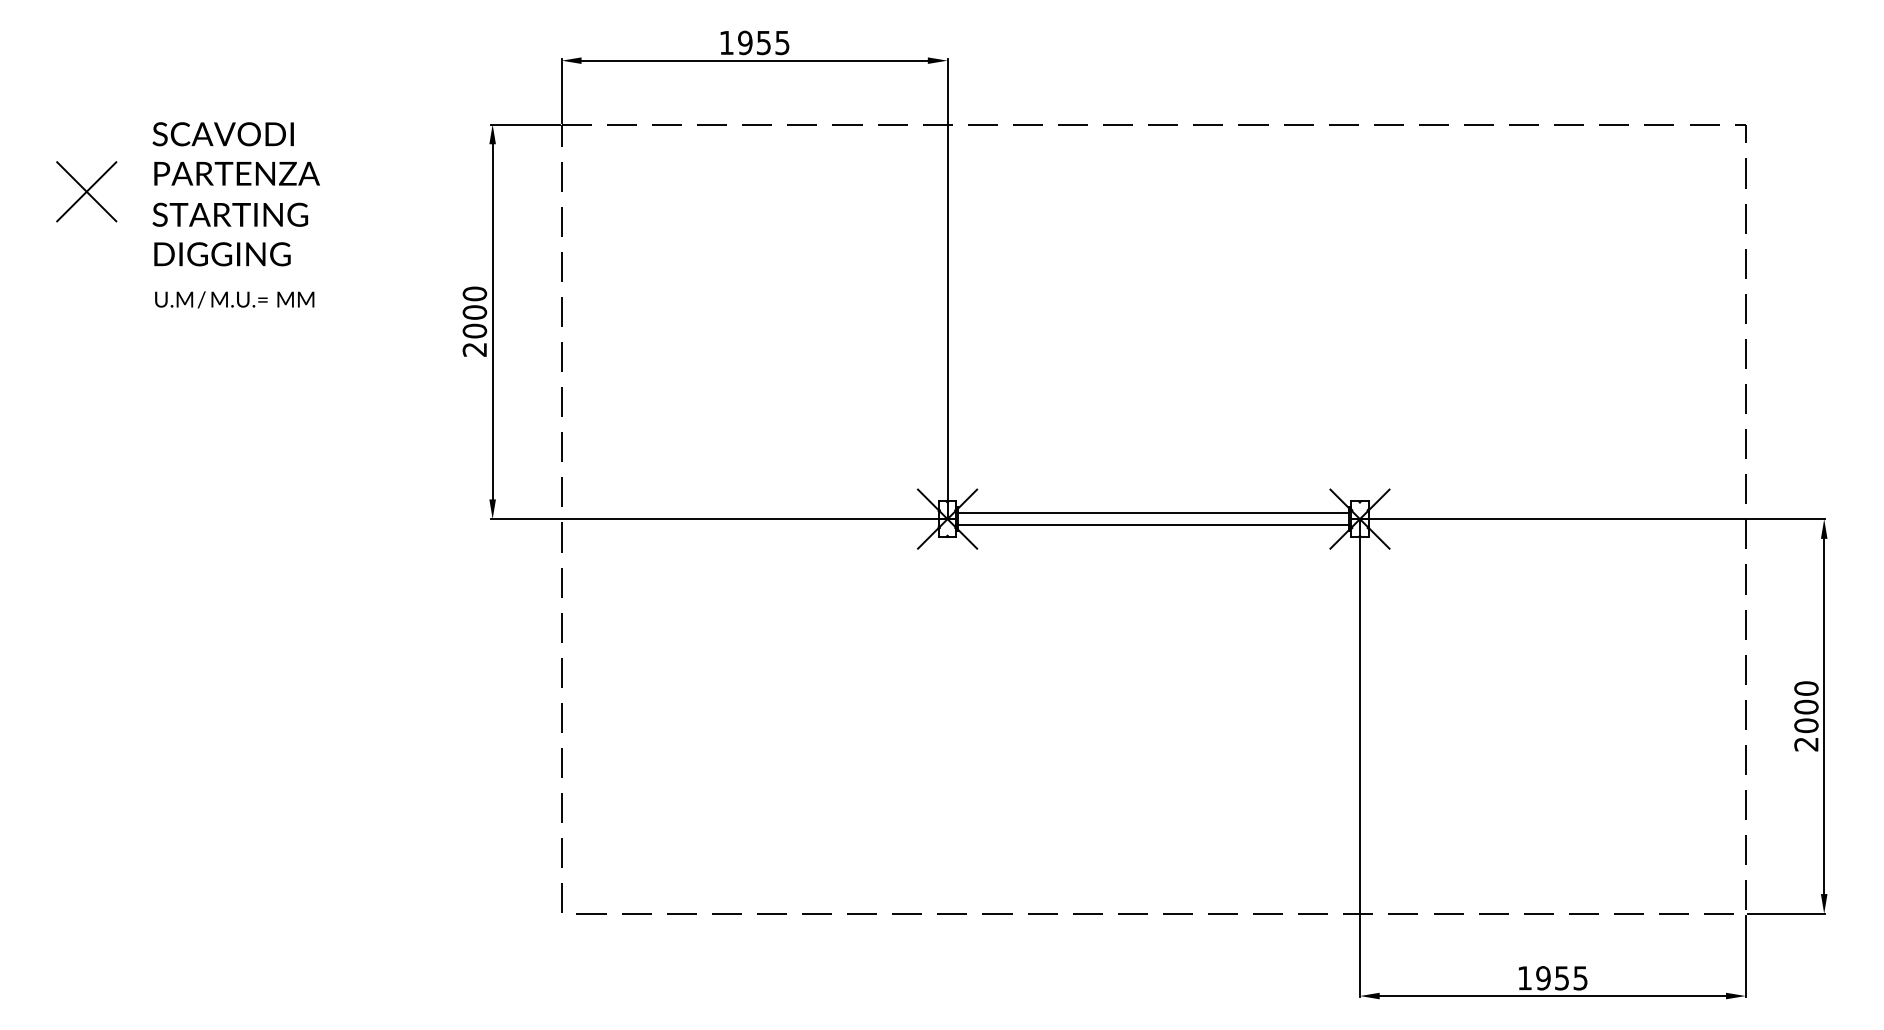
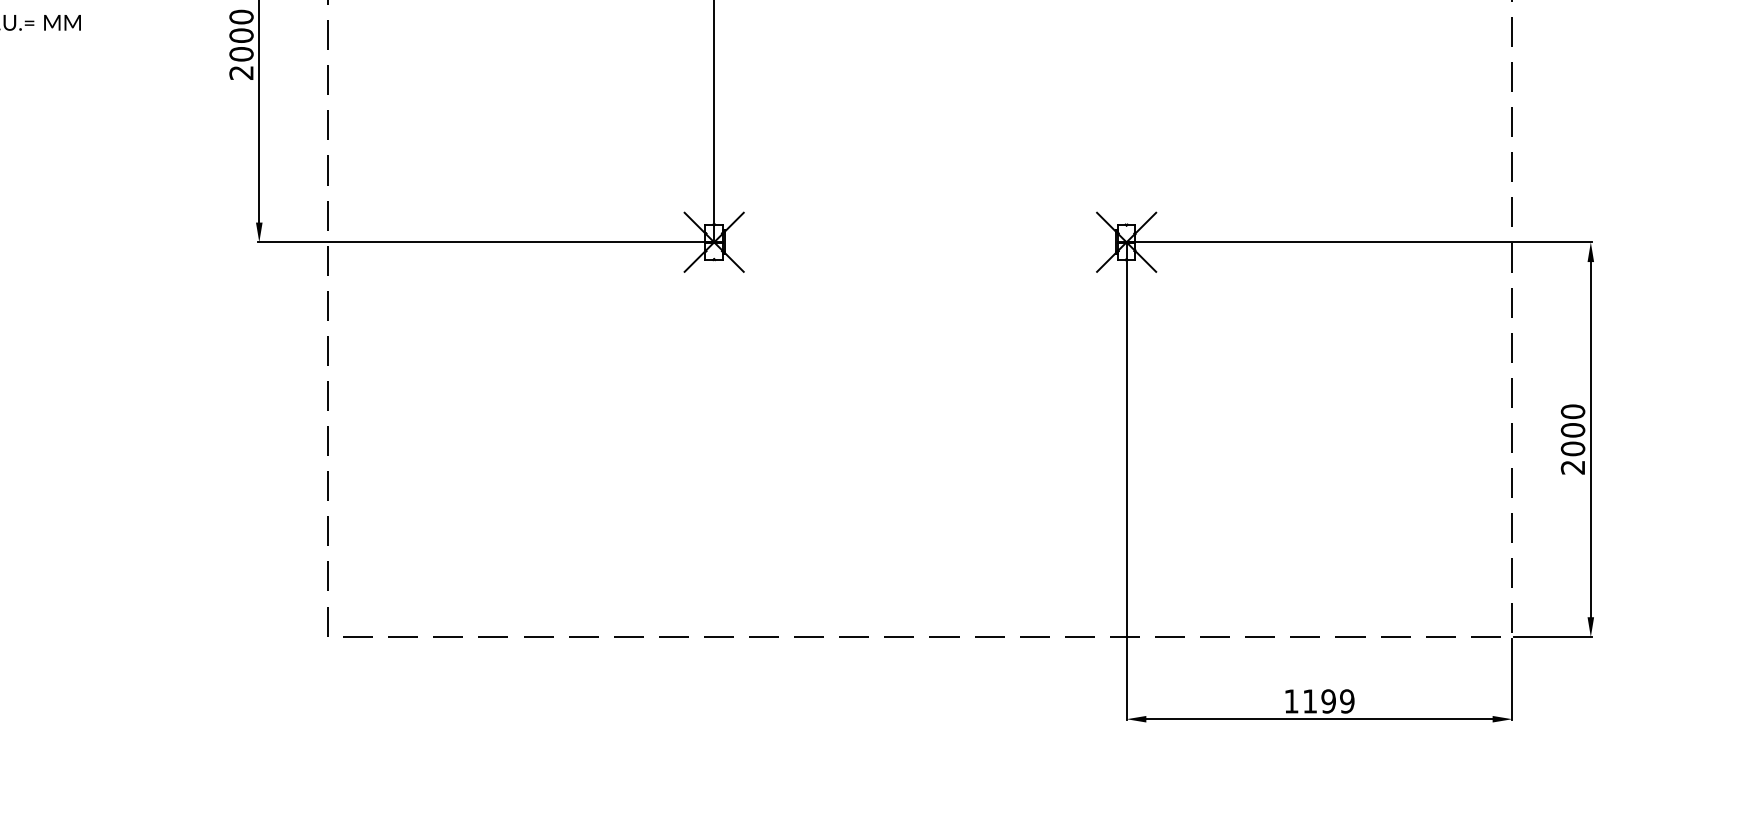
line: (1153, 513) -> (920, 236), removed
line: (1153, 525) -> (920, 248), removed
text: (1561, 978) -> (1328, 701), 1955 -> 1199

